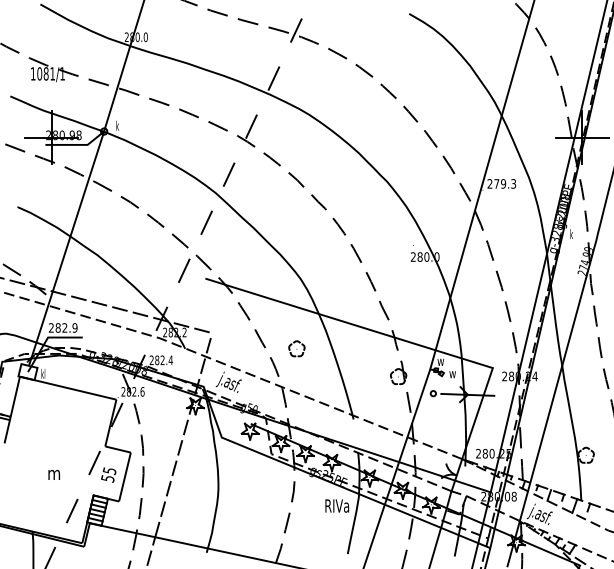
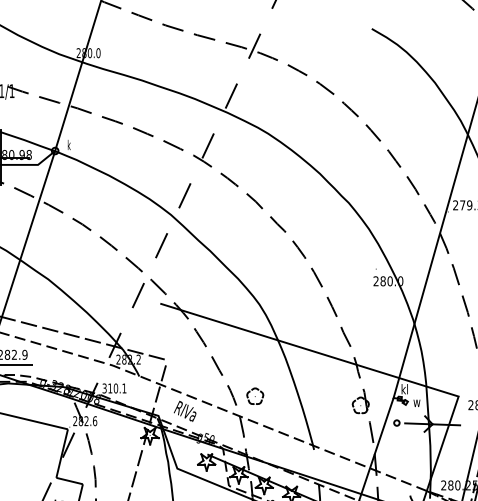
part: (296, 348) -> (254, 395), moved
text: (161, 360) -> (114, 388), 282.4 -> 310.1
text: (440, 360) -> (404, 388), w -> kl
text: (228, 381) -> (184, 410), j.asf. -> RIVa

